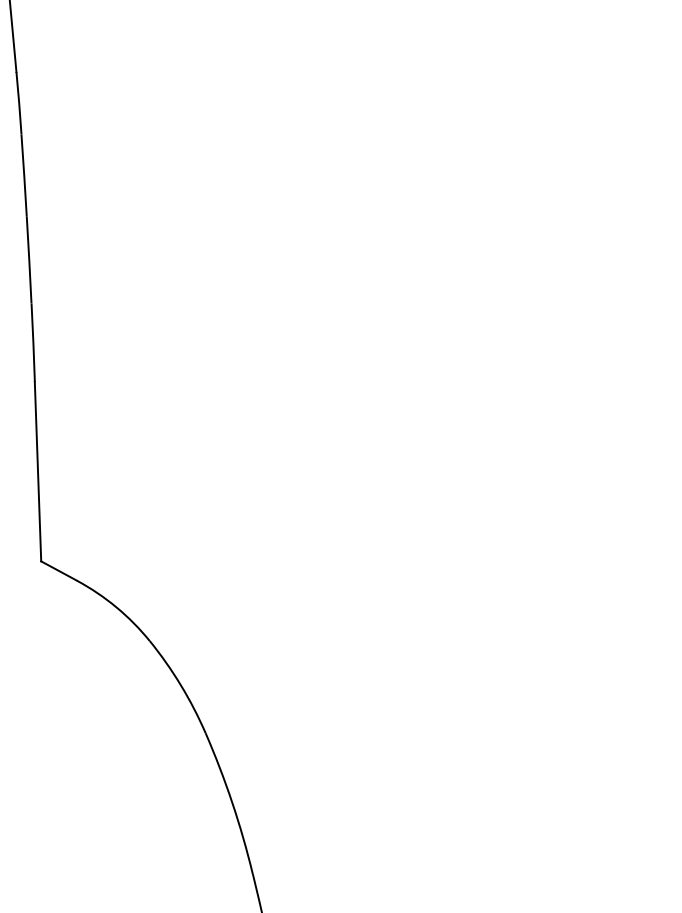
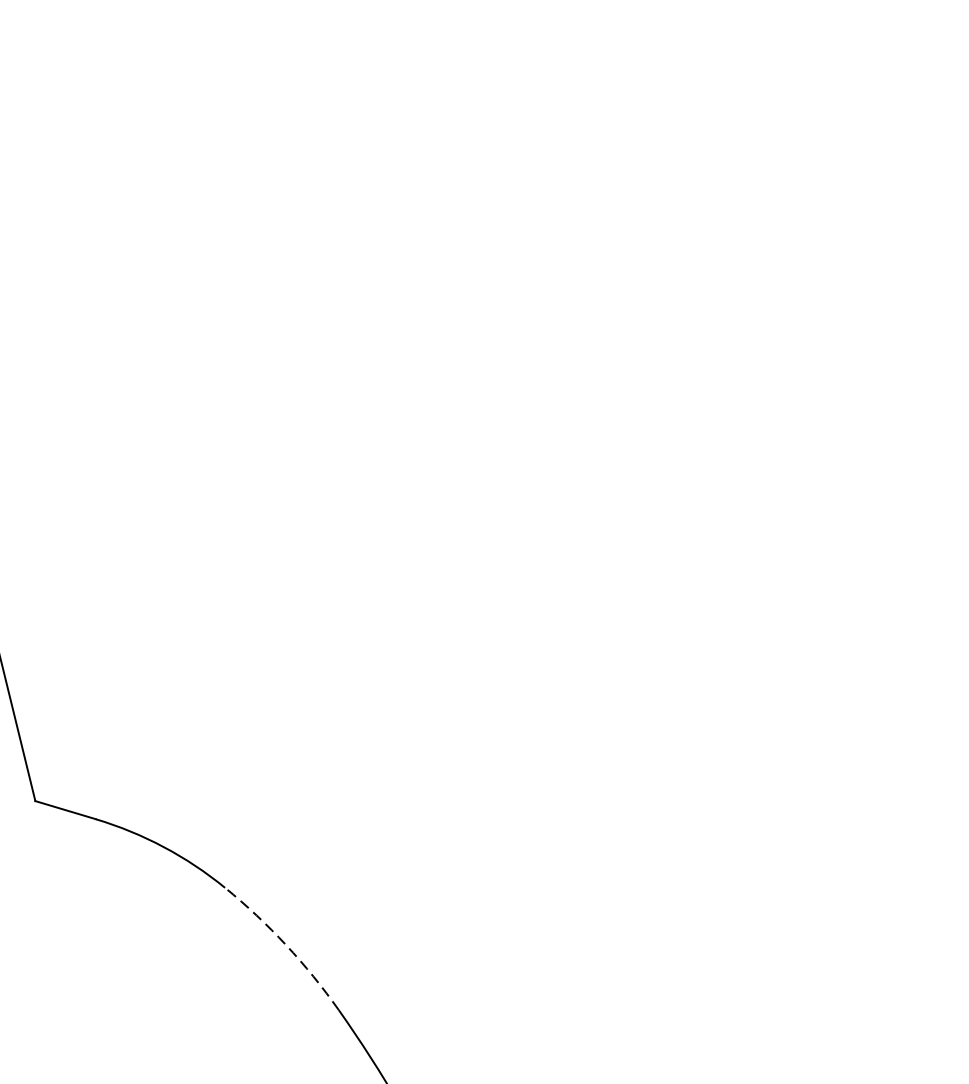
arc: (180, 685) -> (285, 945), solid -> dashed

